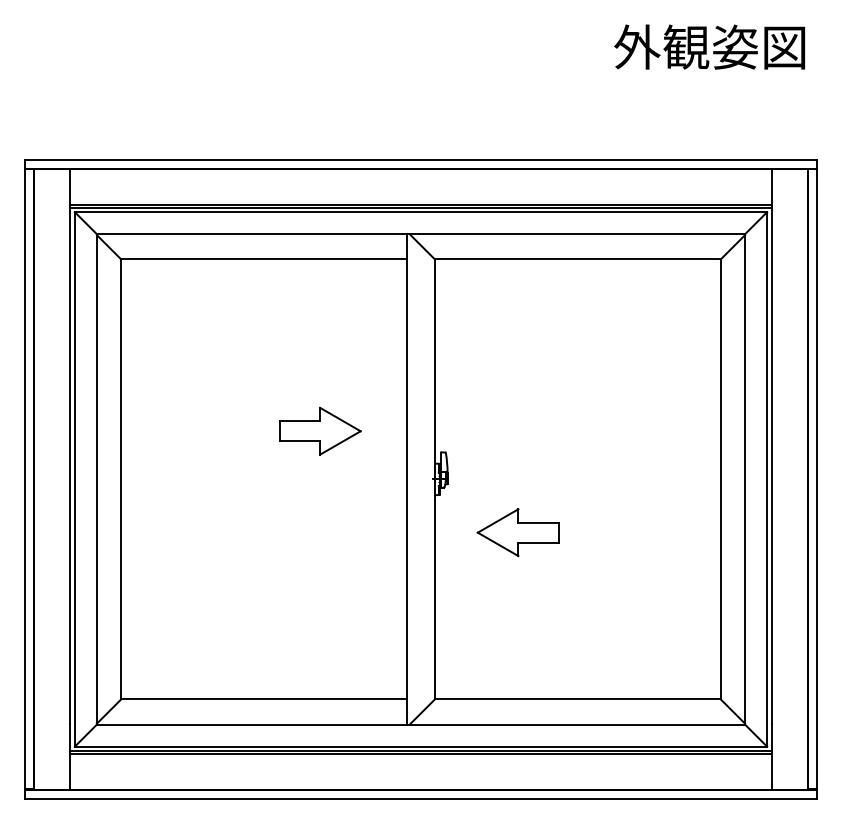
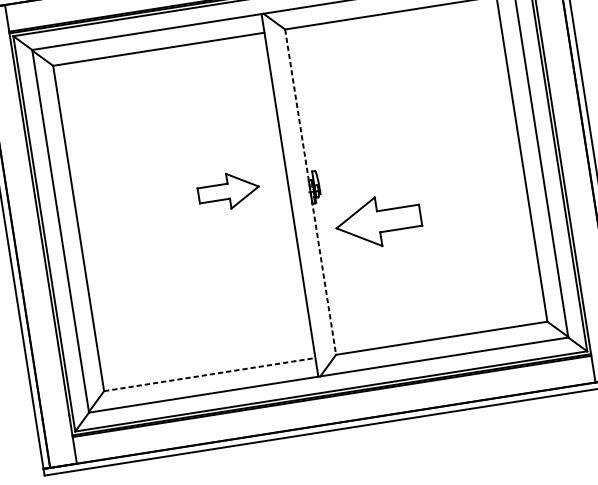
part: (320, 430) -> (228, 190), moved
line: (434, 479) -> (310, 192), solid -> dashed
part: (517, 532) -> (377, 221), size x1.4
line: (264, 699) -> (210, 374), solid -> dashed

